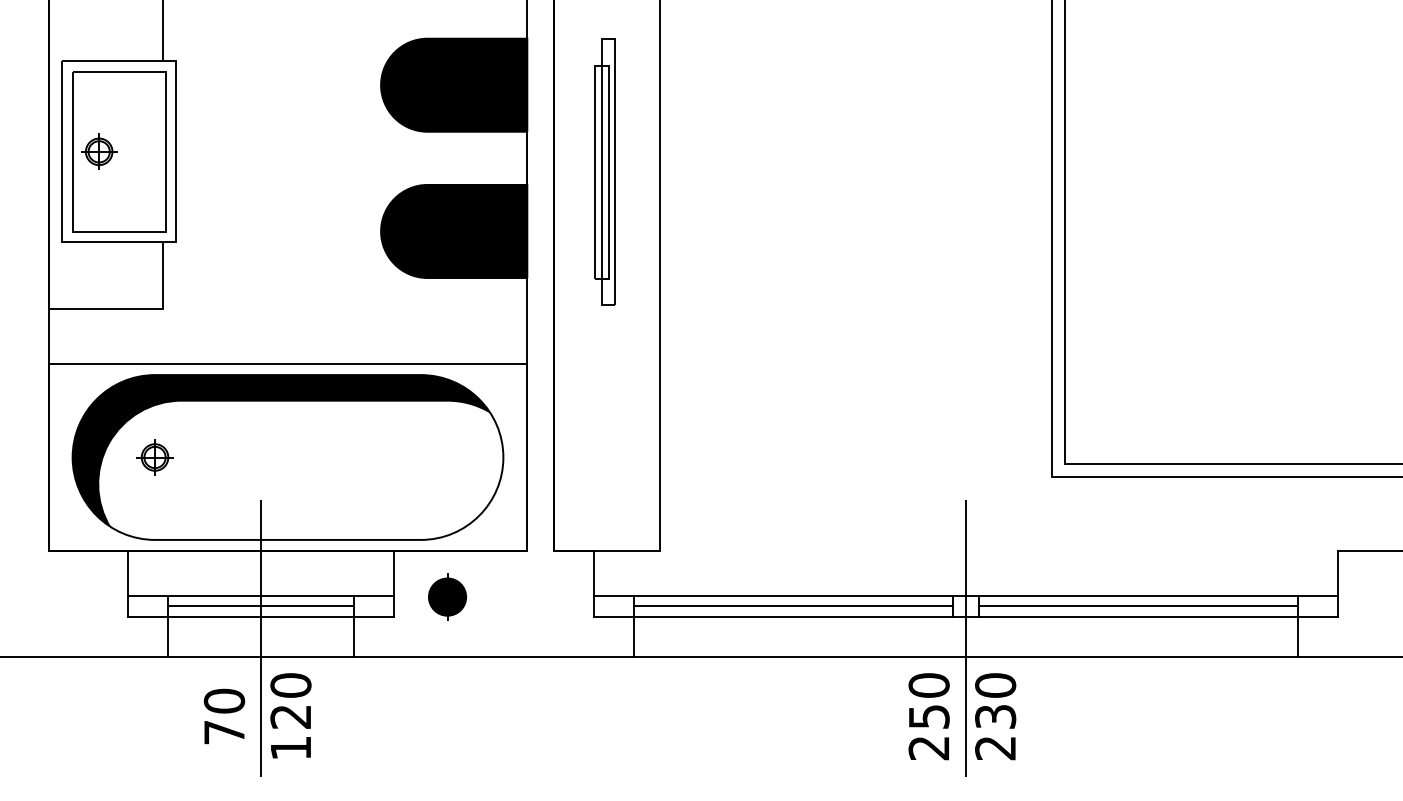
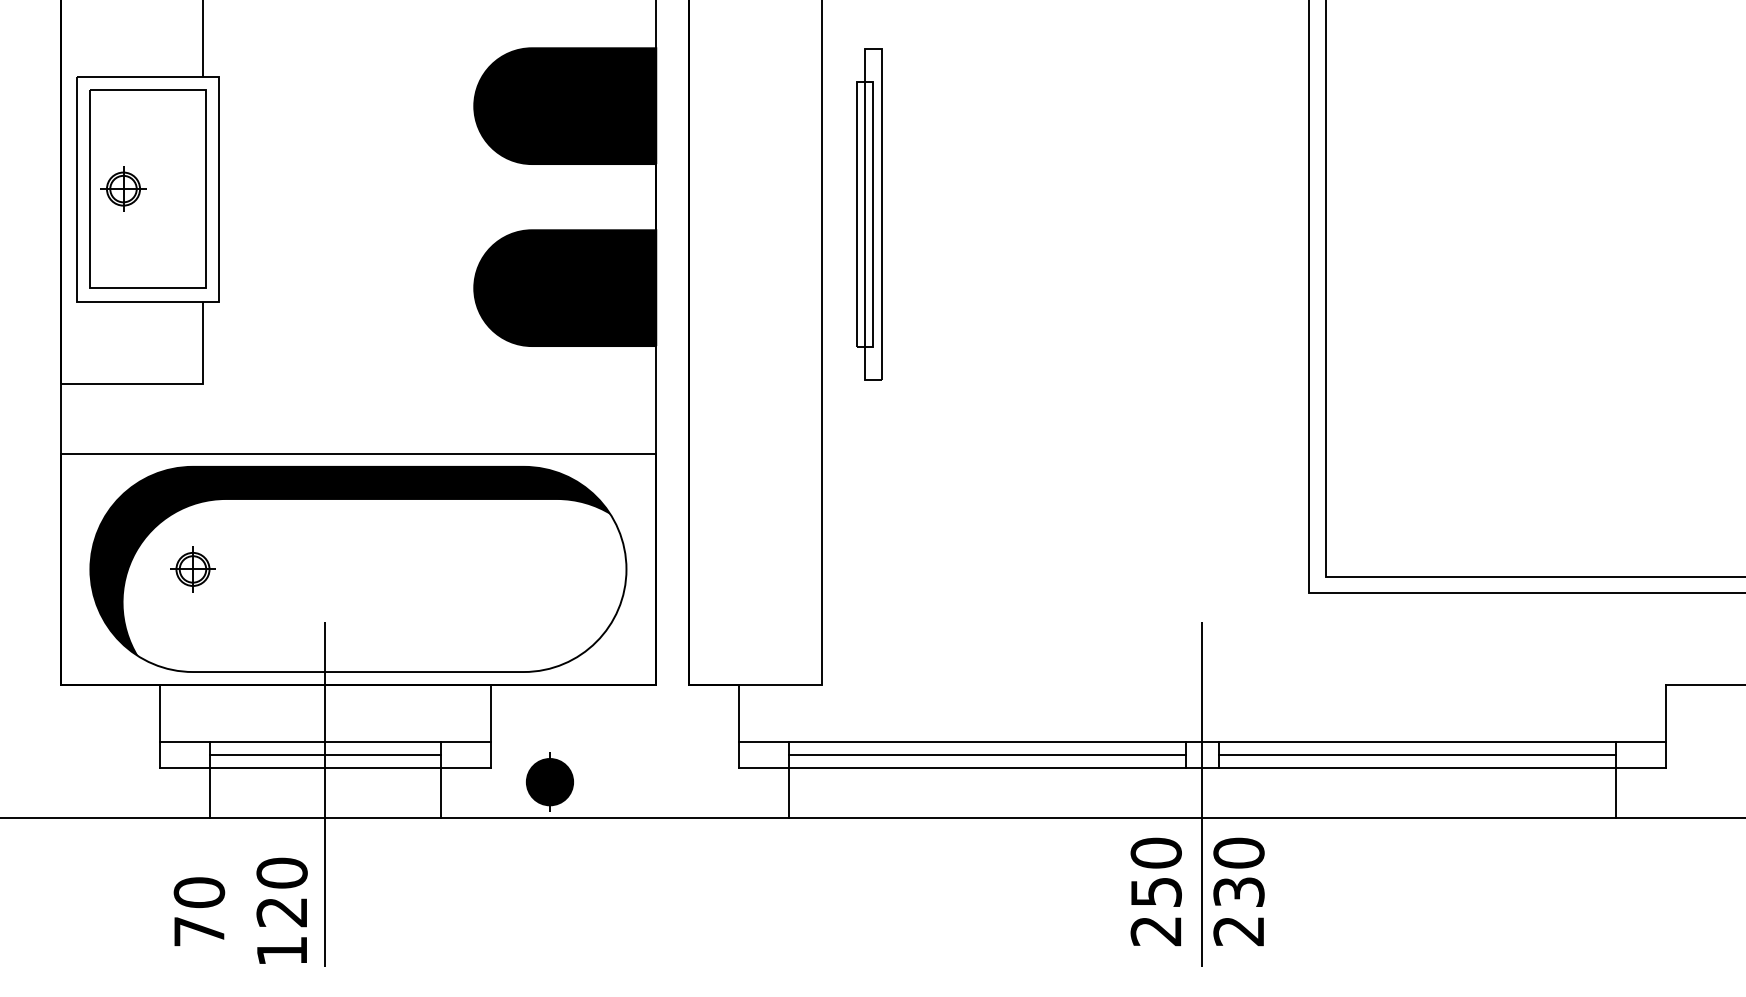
part: (605, 172) -> (869, 214), moved
part: (447, 596) -> (549, 781), moved
text: (257, 715) -> (240, 910), moved

